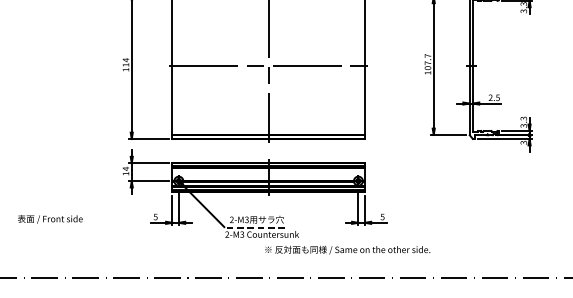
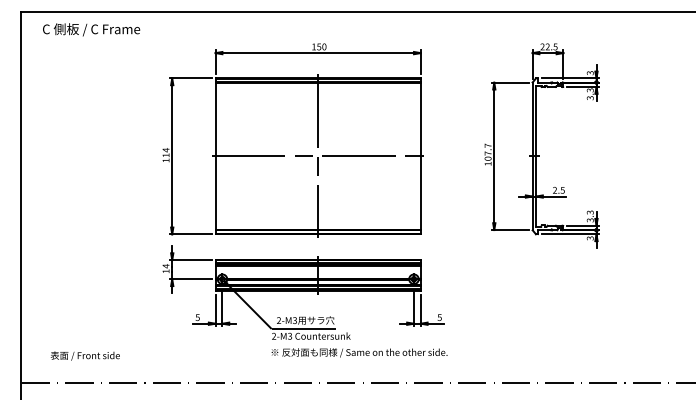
text: (49, 218) -> (84, 355), moved
line: (254, 228) -> (303, 329), dashed -> solid
text: (347, 249) -> (359, 352), moved

